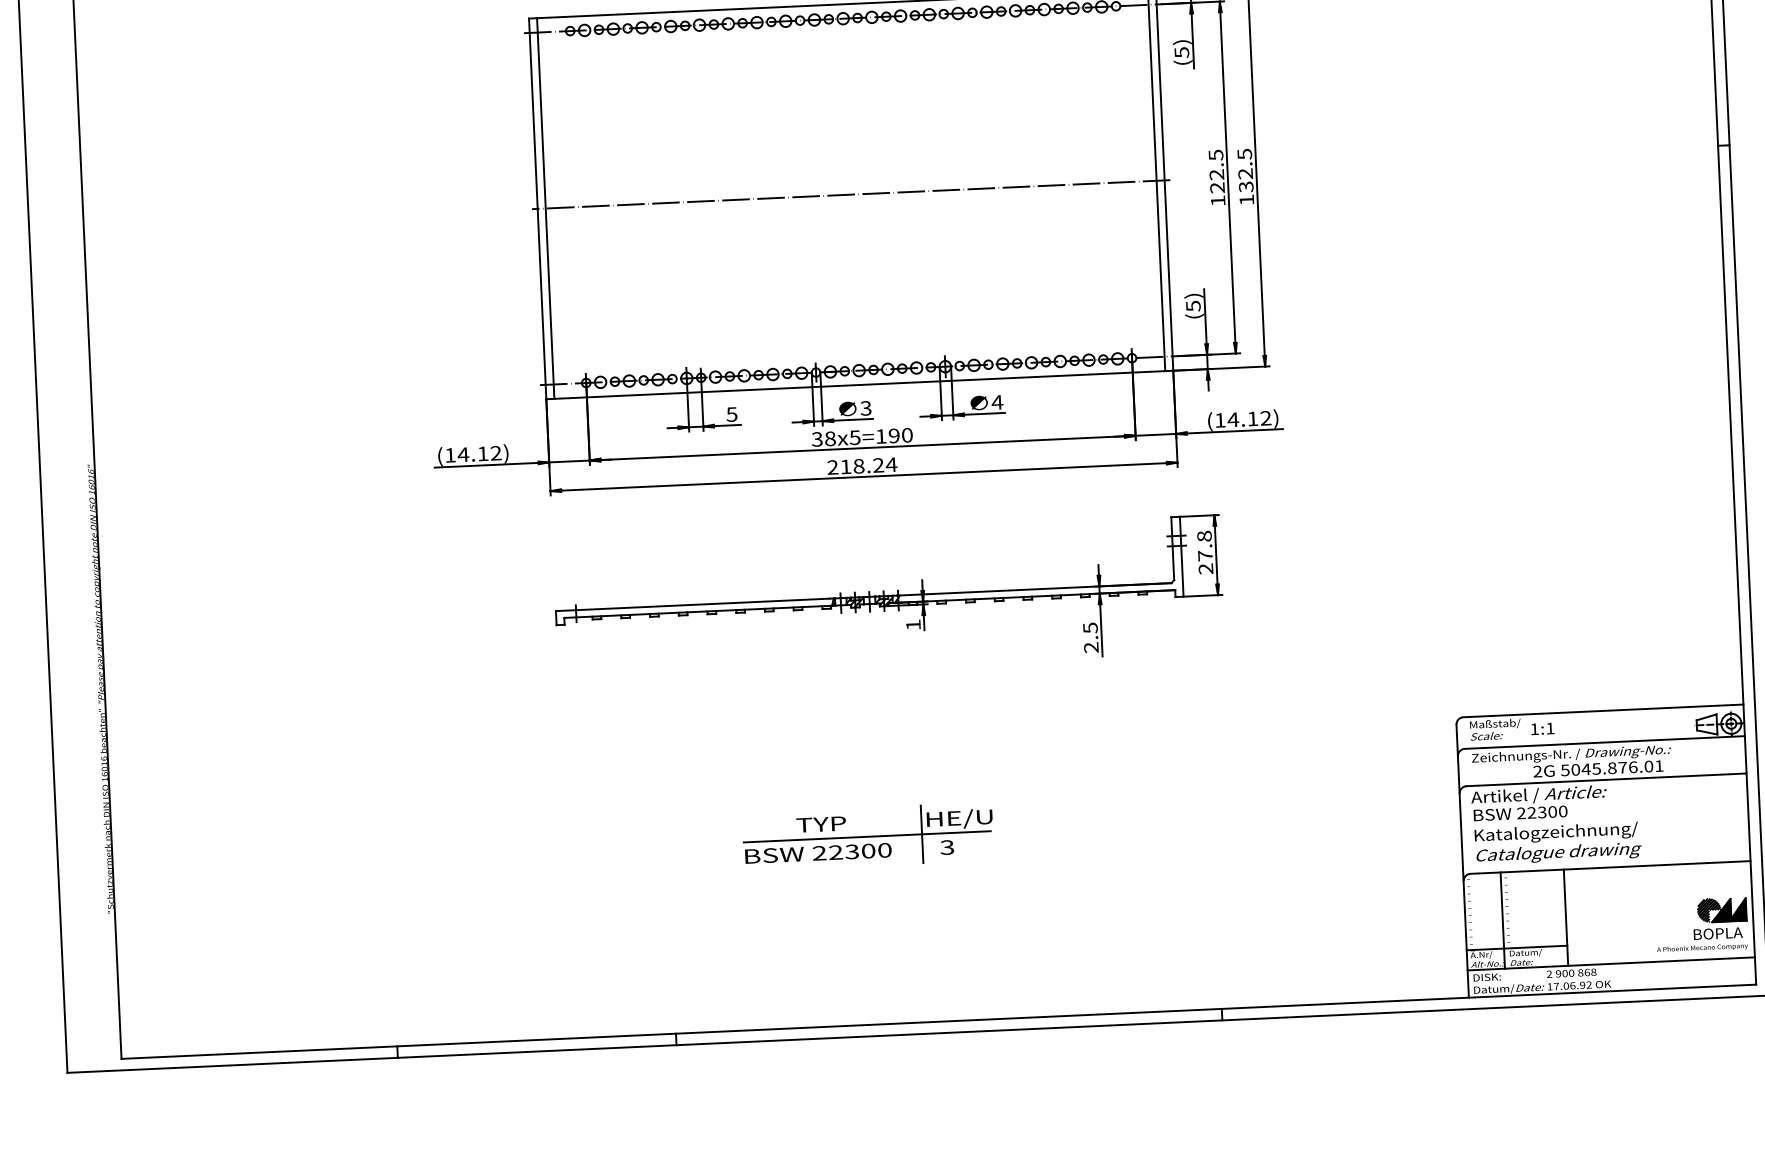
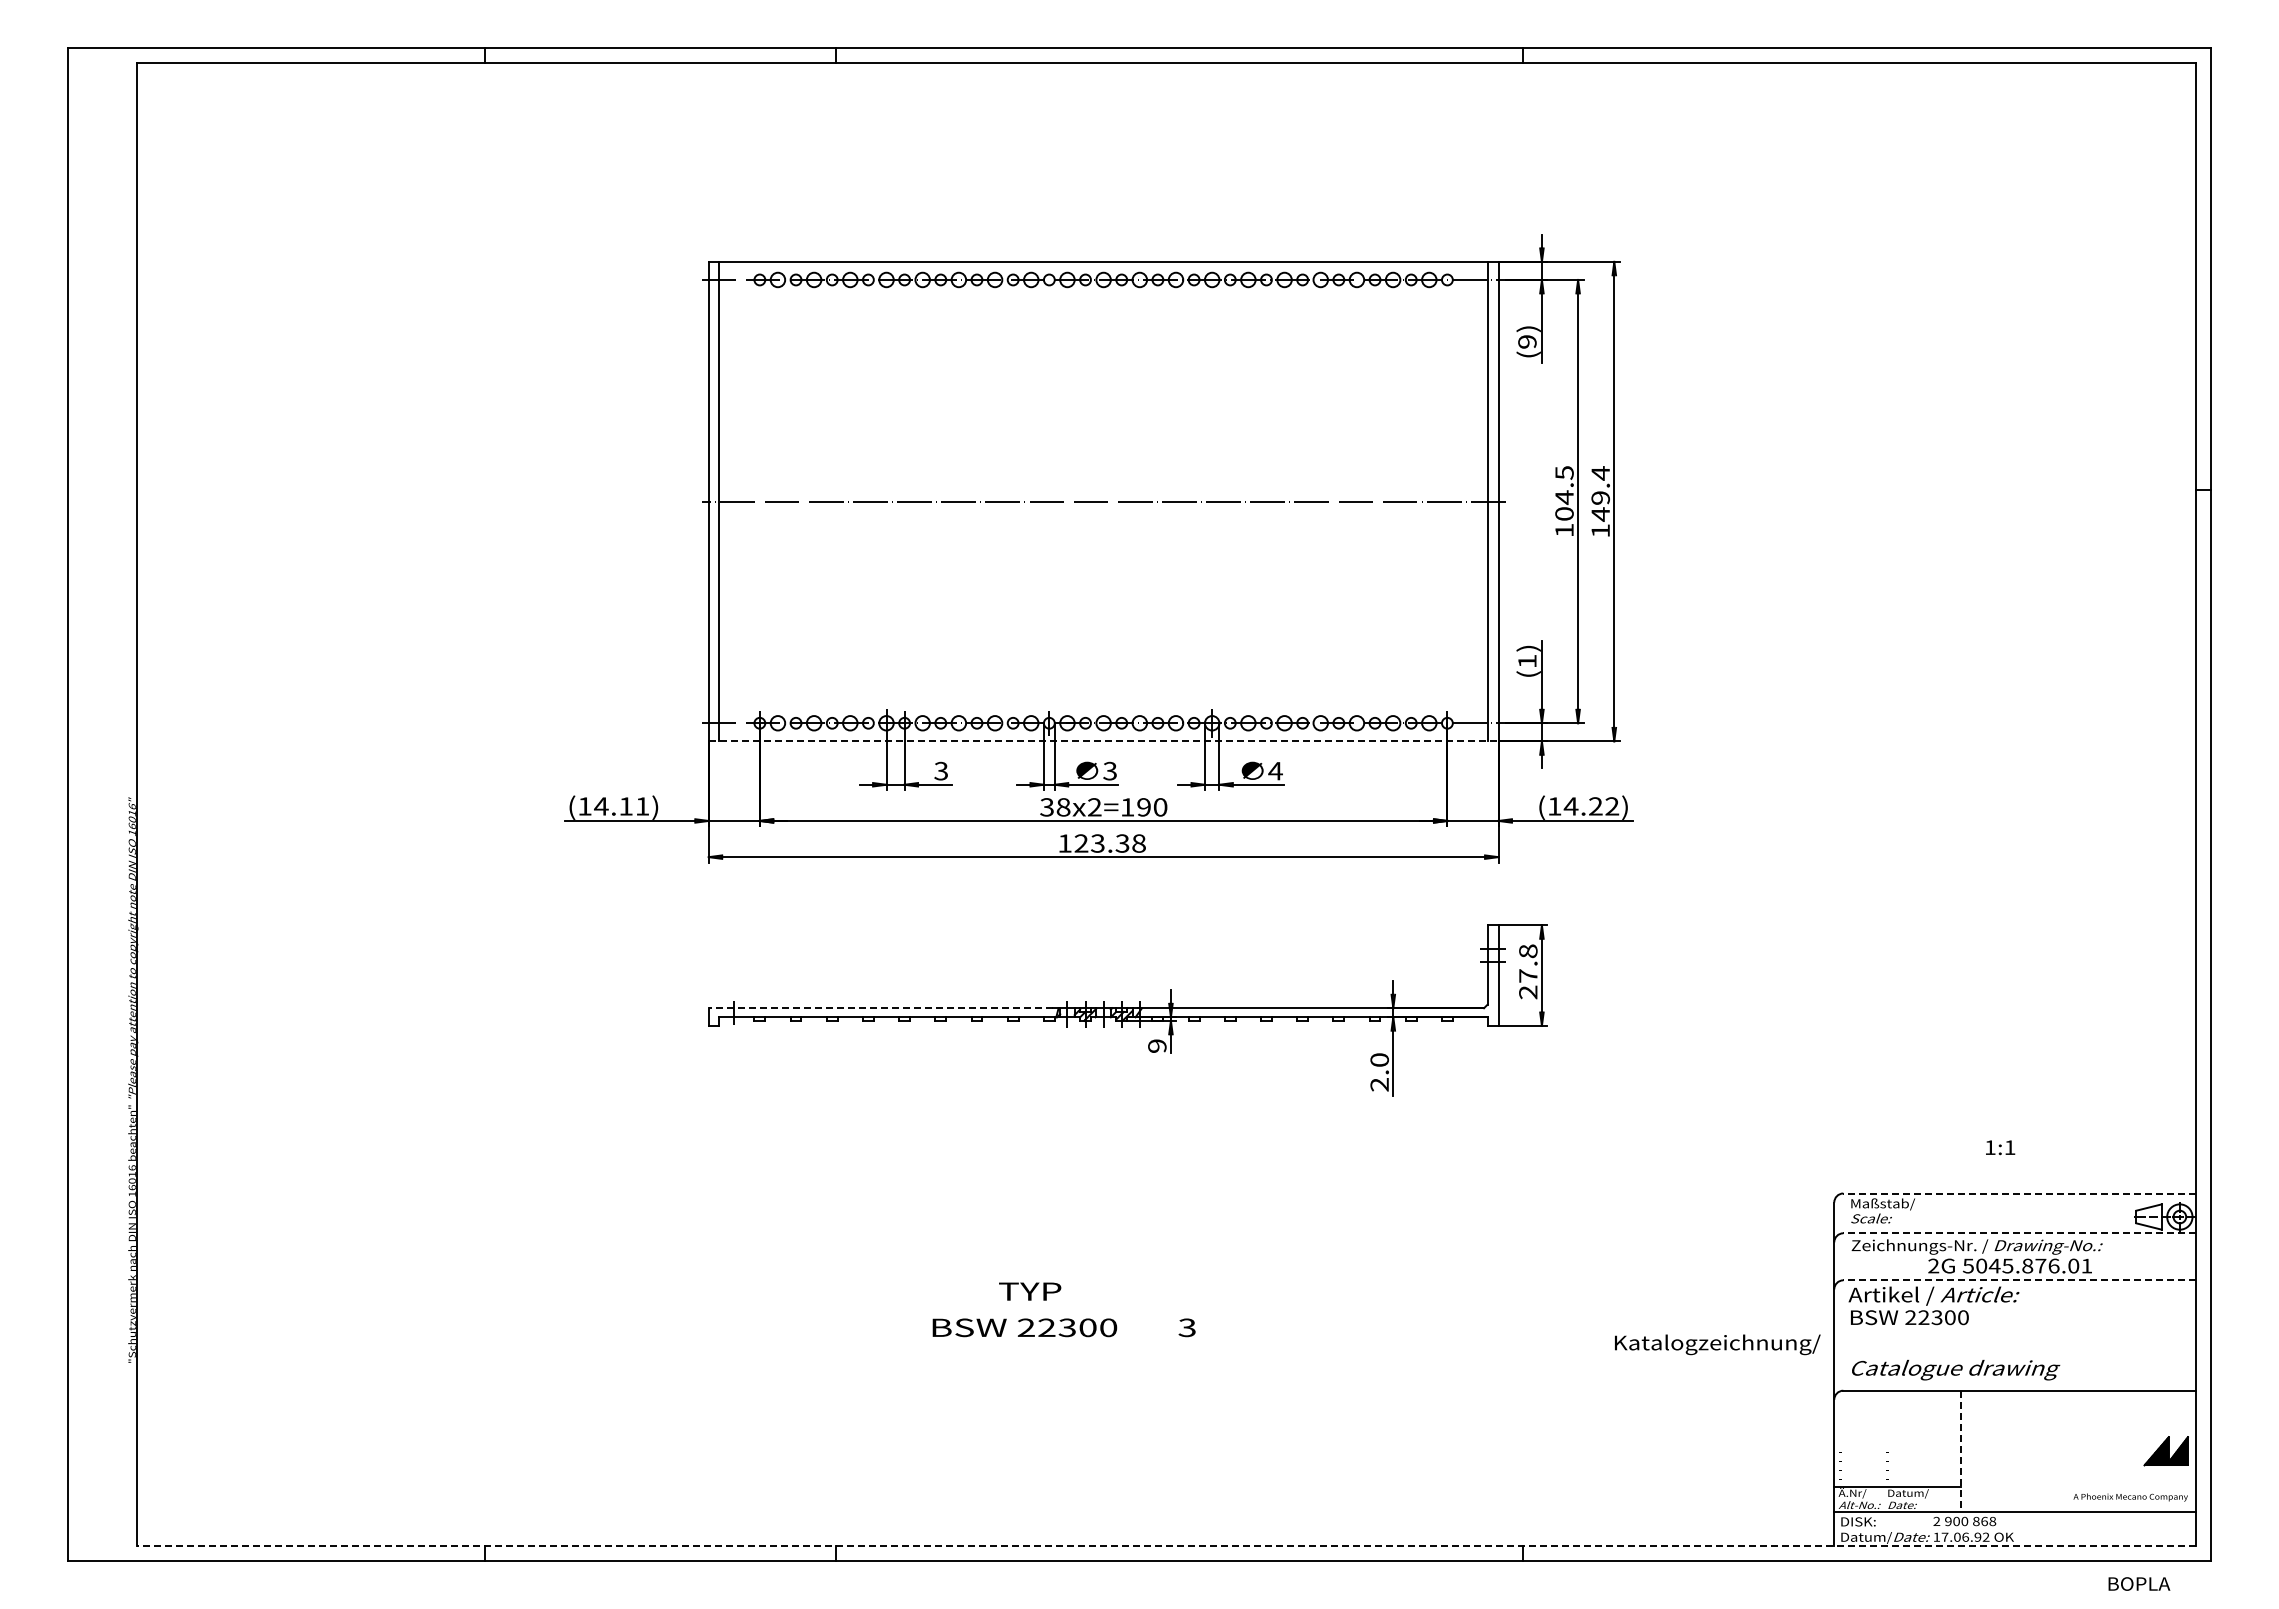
text: (1181, 52) -> (1527, 341), (5) -> (9)
text: (1245, 170) -> (1600, 493), 132.5 -> 149.4
text: (1217, 181) -> (1564, 505), 122.5 -> 104.5
text: (1193, 306) -> (1527, 661), (5) -> (1)
line: (859, 385) -> (1103, 741), solid -> dashed
text: (731, 414) -> (940, 770), 5 -> 3
text: (1252, 418) -> (1595, 806), (14.12) -> (14.22)
text: (854, 437) -> (1094, 807), 38x5=190 -> 38x2=190
text: (496, 453) -> (642, 806), (14.12) -> (14.11)
text: (862, 466) -> (1102, 843), 218.24 -> 123.38
line: (692, 605) -> (880, 1008), solid -> dashed
text: (913, 624) -> (1157, 1045), 1 -> 9
text: (1090, 628) -> (1379, 1060), 2.5 -> 2.0
line: (1603, 710) -> (2019, 1193), solid -> dashed
text: (1542, 728) -> (2000, 1147), moved
line: (1604, 742) -> (2019, 1233), solid -> dashed
line: (1606, 779) -> (2019, 1280), solid -> dashed
text: (1556, 833) -> (1717, 1344), moved
part: (868, 836) -> (1088, 1309), removed
hatch: (1709, 910) -> (2141, 1450), removed
line: (1565, 917) -> (1960, 1451), solid -> dashed
line: (1502, 919) -> (1881, 1450), removed
text: (1718, 933) -> (2139, 1583), moved
line: (938, 1021) -> (1166, 1546), solid -> dashed

